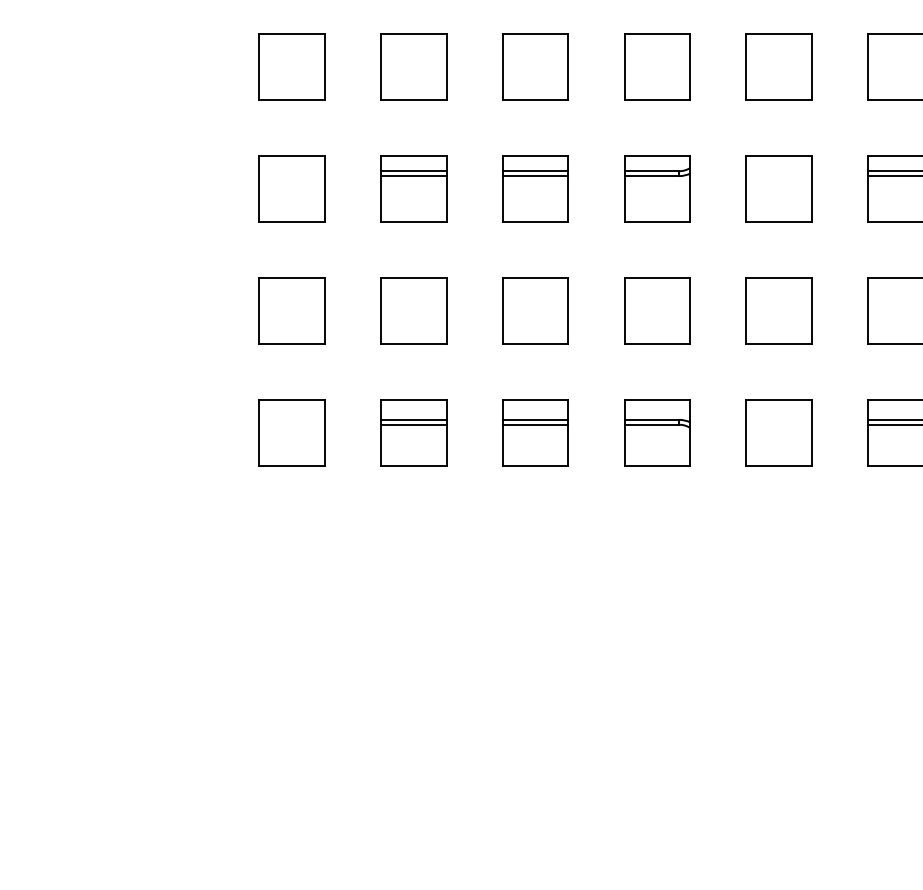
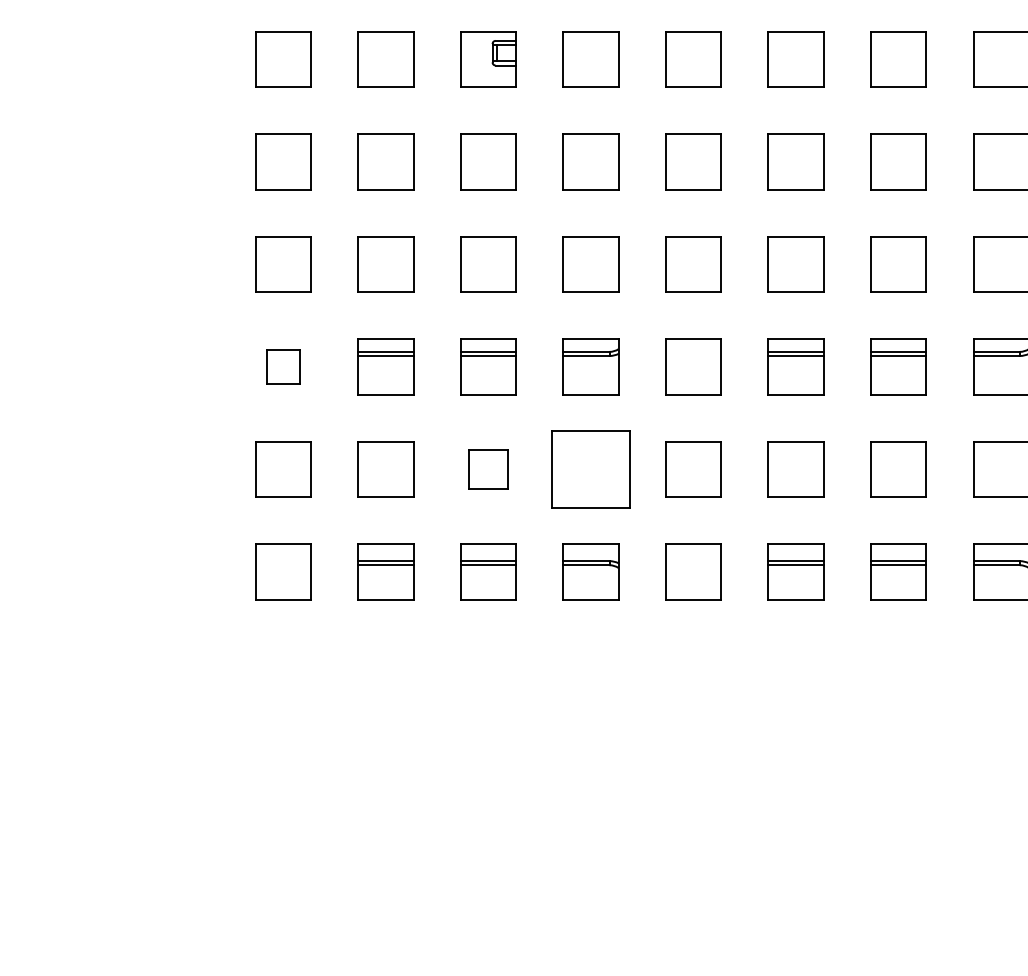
part: (292, 188) -> (283, 366), size x0.6
part: (535, 310) -> (488, 469), size x0.7
part: (656, 310) -> (590, 469), size x1.4

